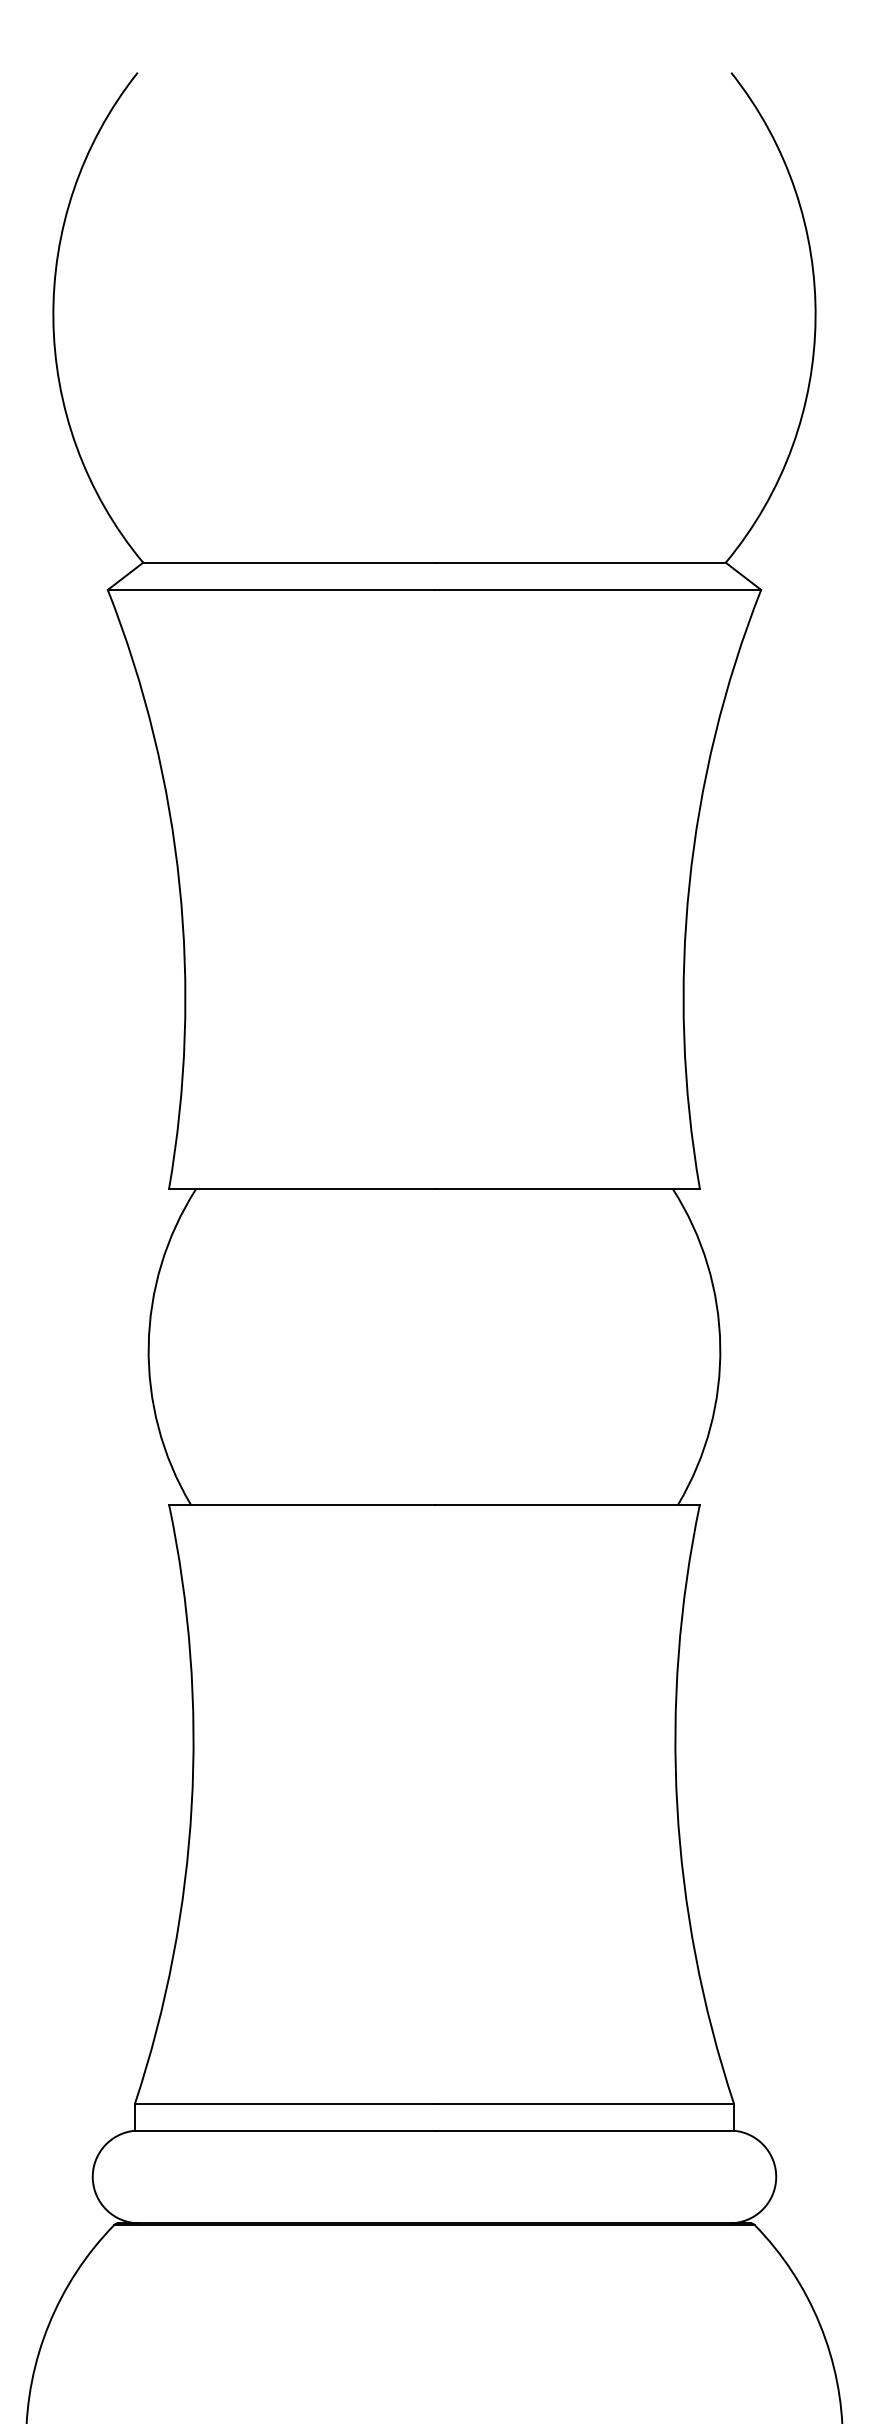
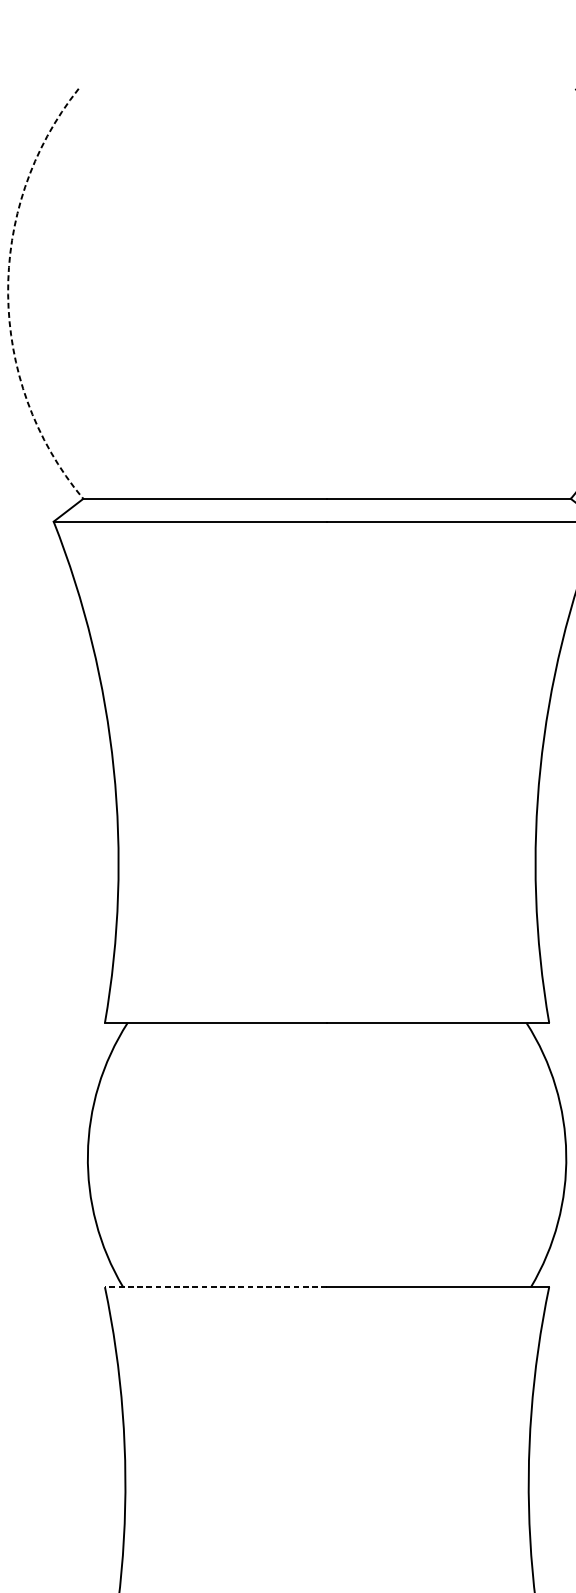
arc: (53, 318) -> (8, 294), solid -> dashed
line: (301, 1504) -> (215, 1287), solid -> dashed

